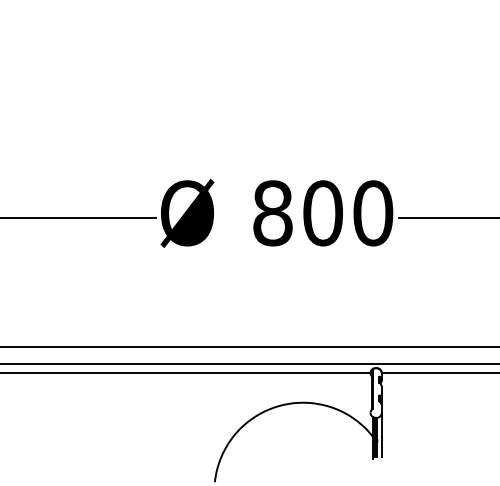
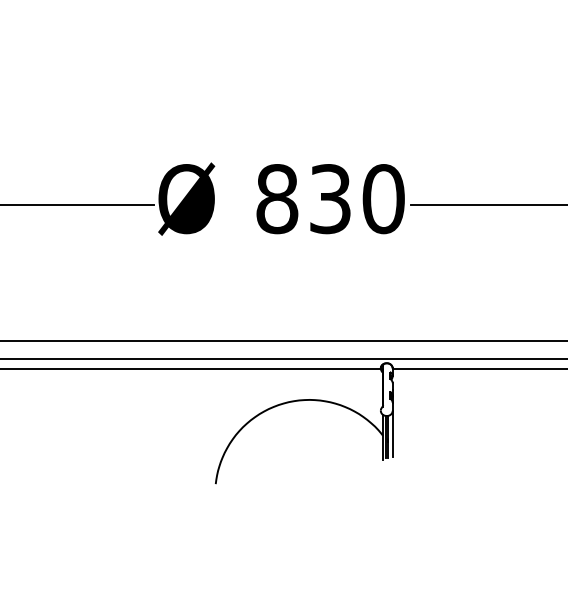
text: (323, 213) -> (330, 199), 800 -> 830

